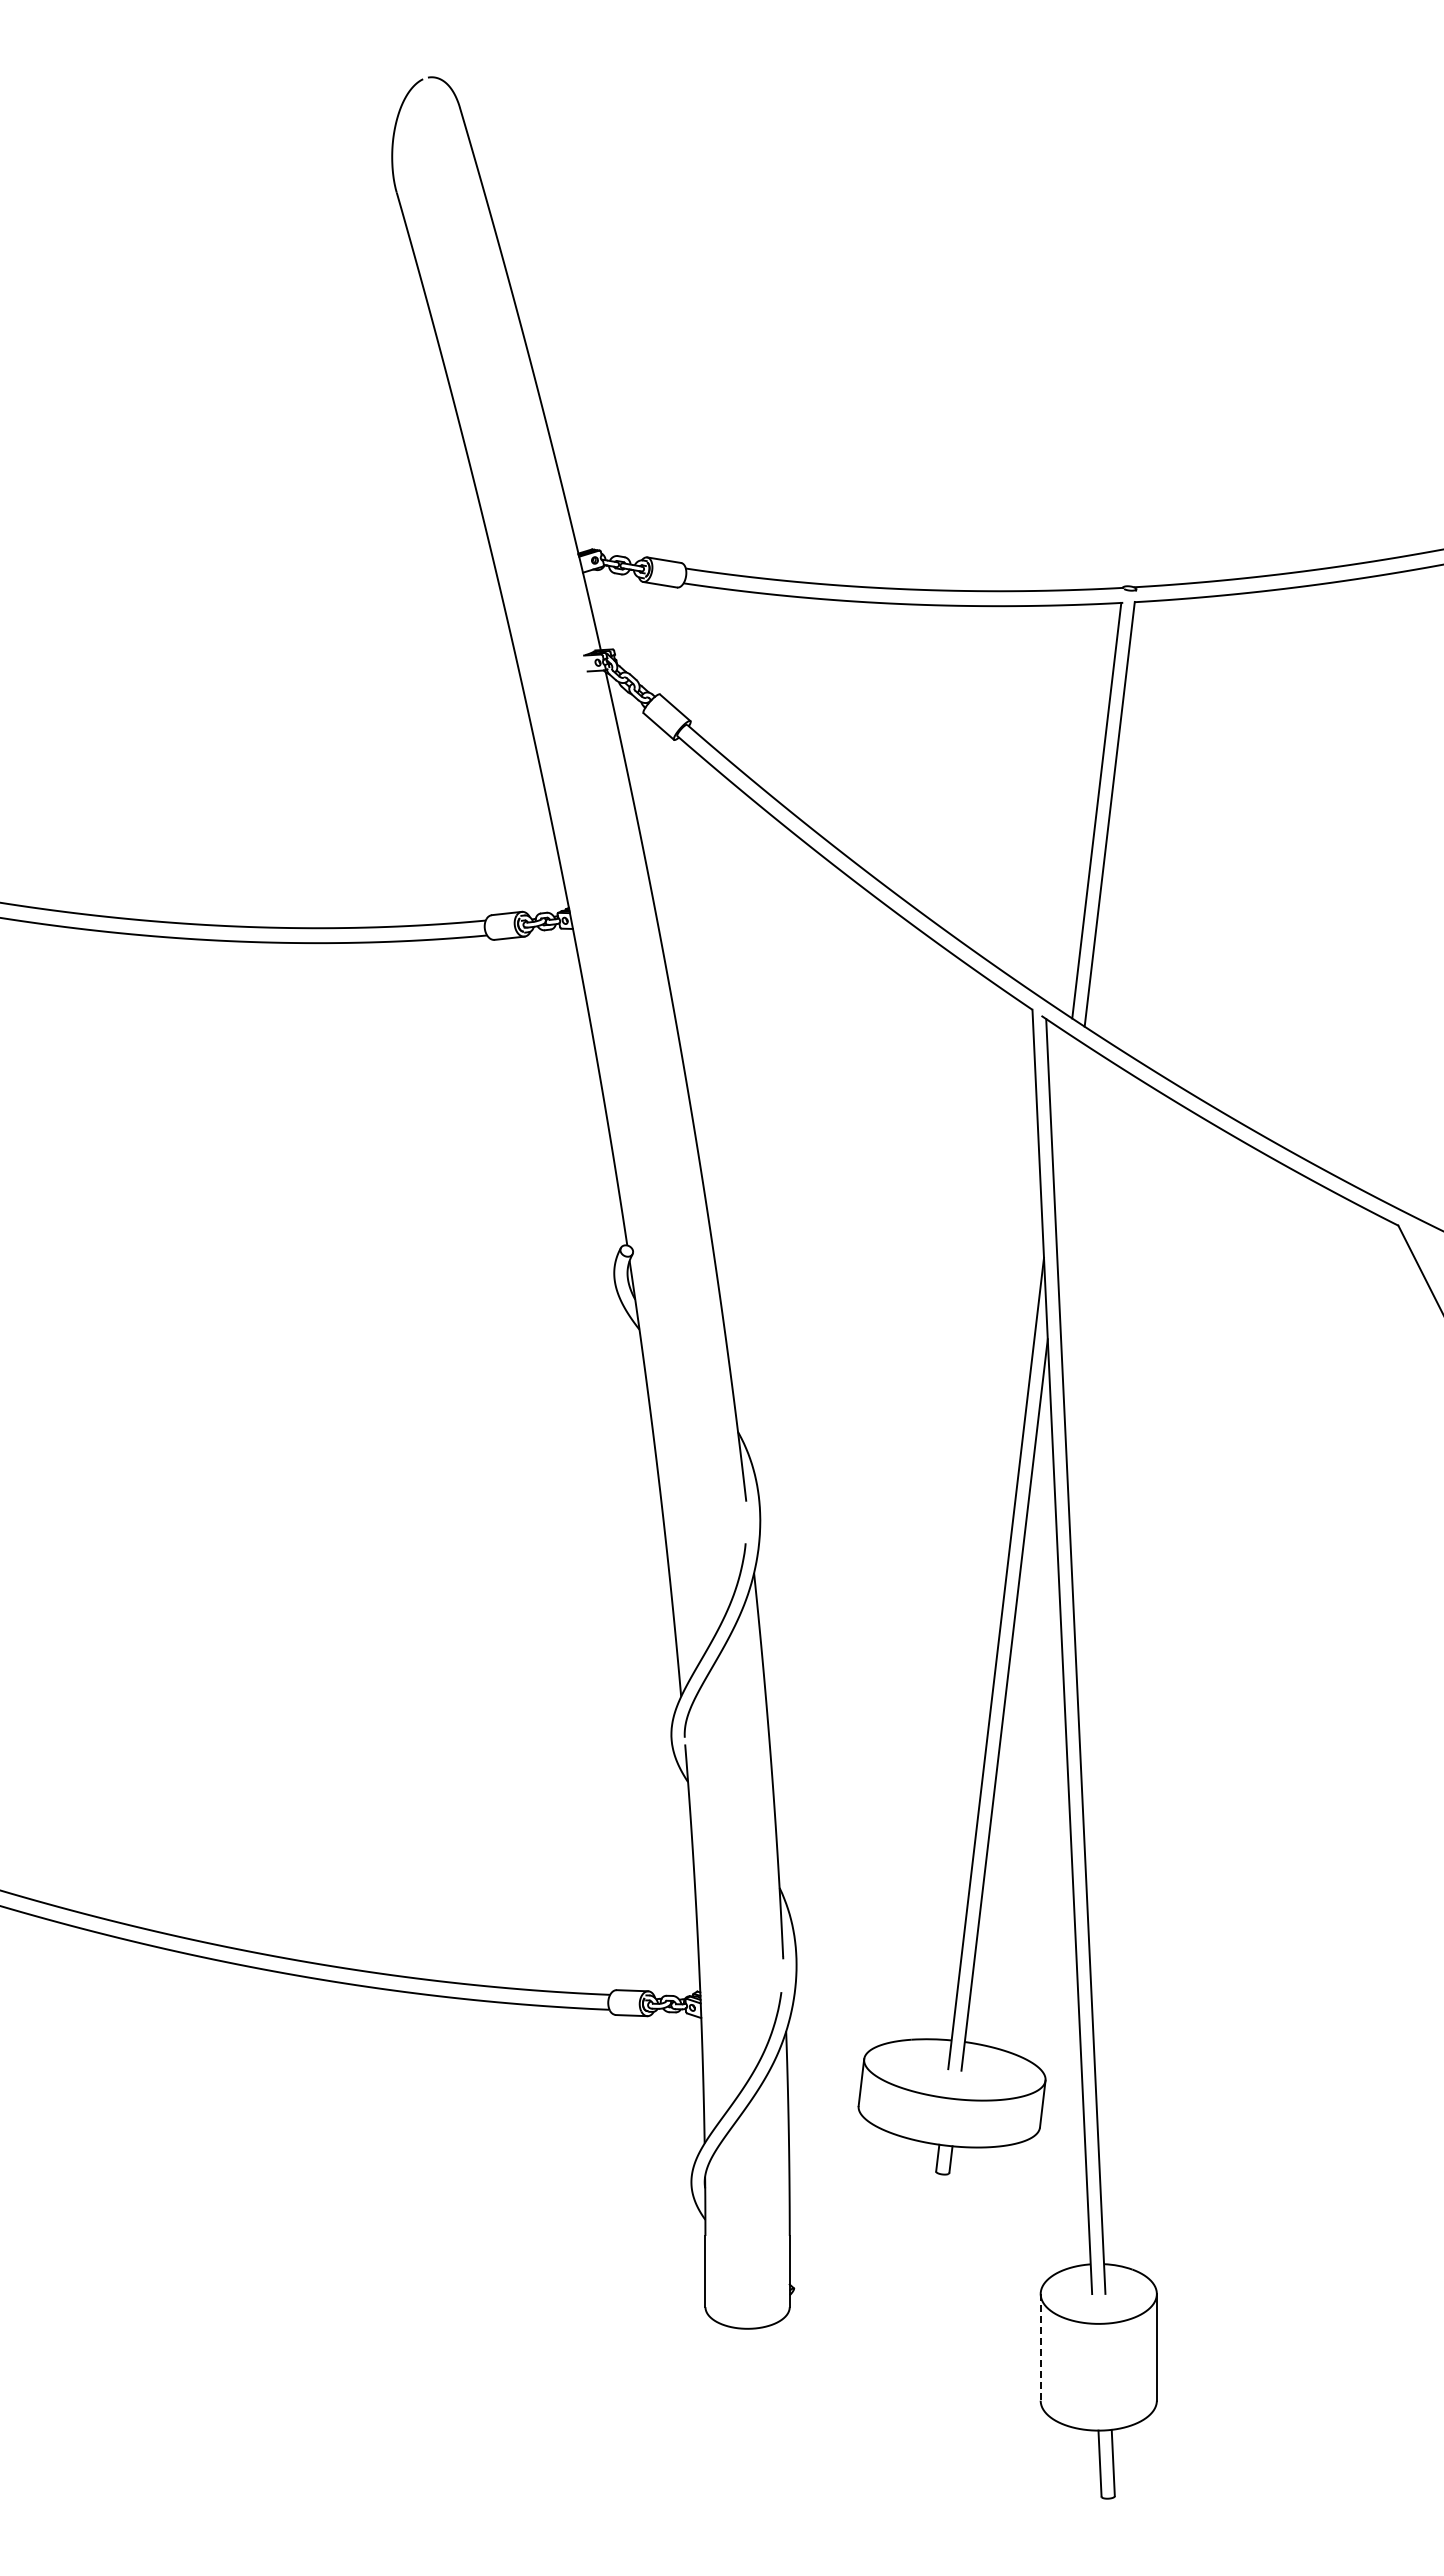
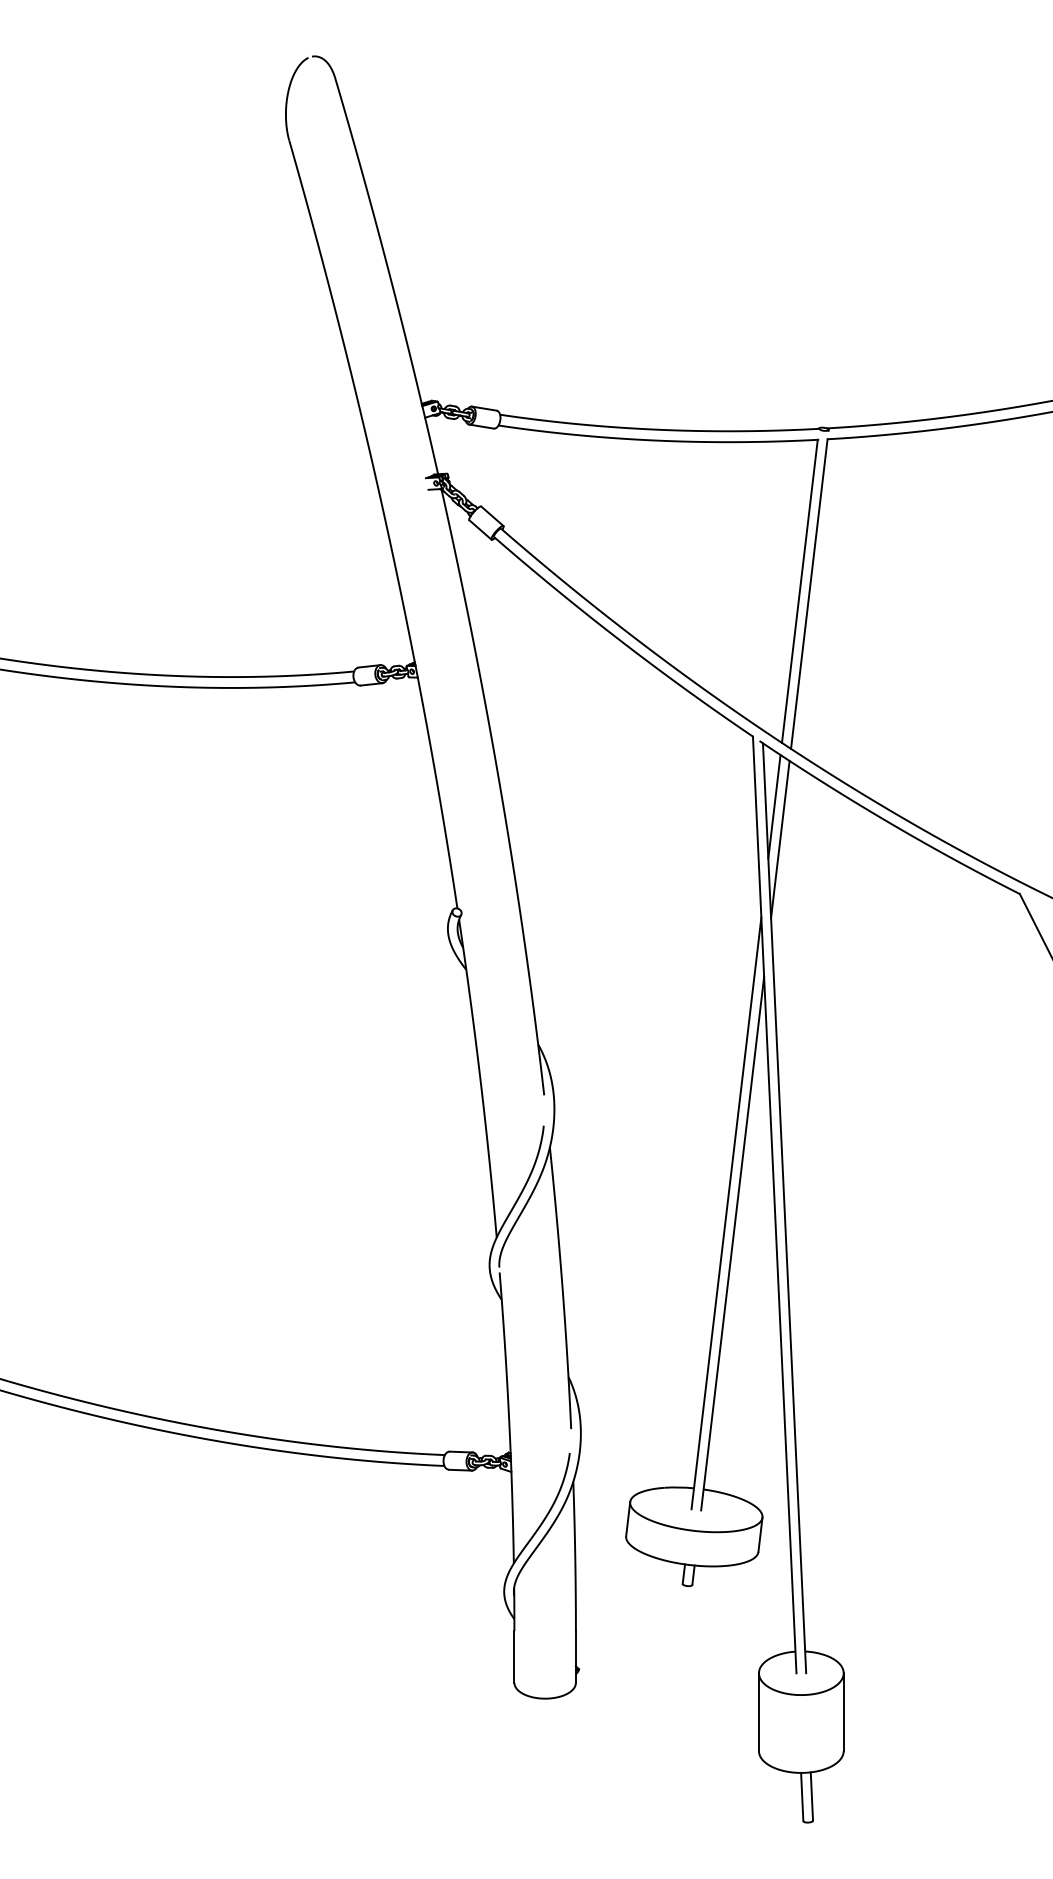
line: (1061, 1106) -> (774, 807), added
line: (1069, 1150) -> (779, 839), added
line: (1040, 2347) -> (758, 1712), dashed -> solid

